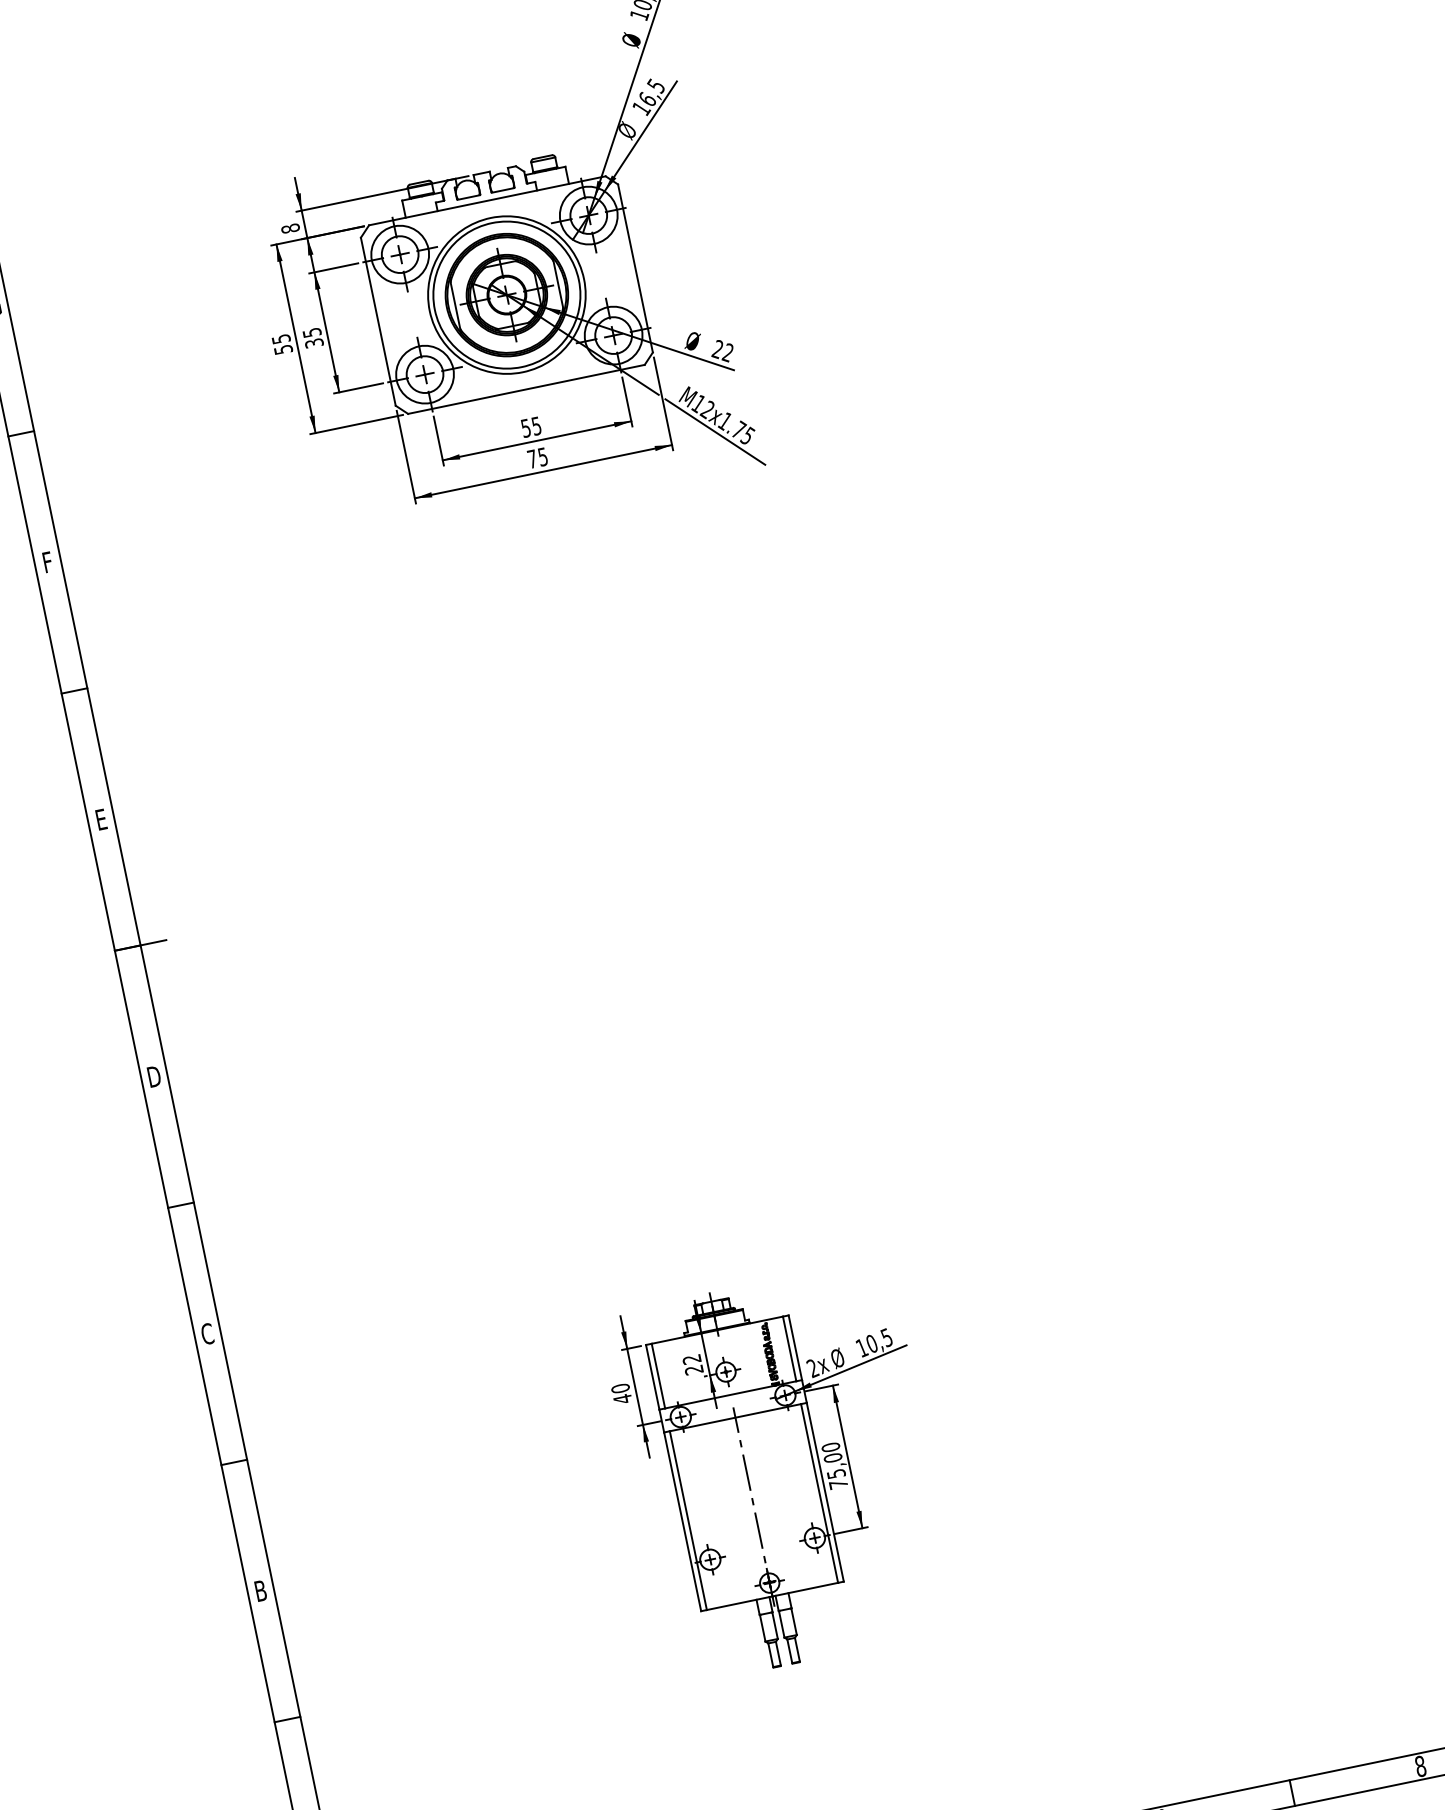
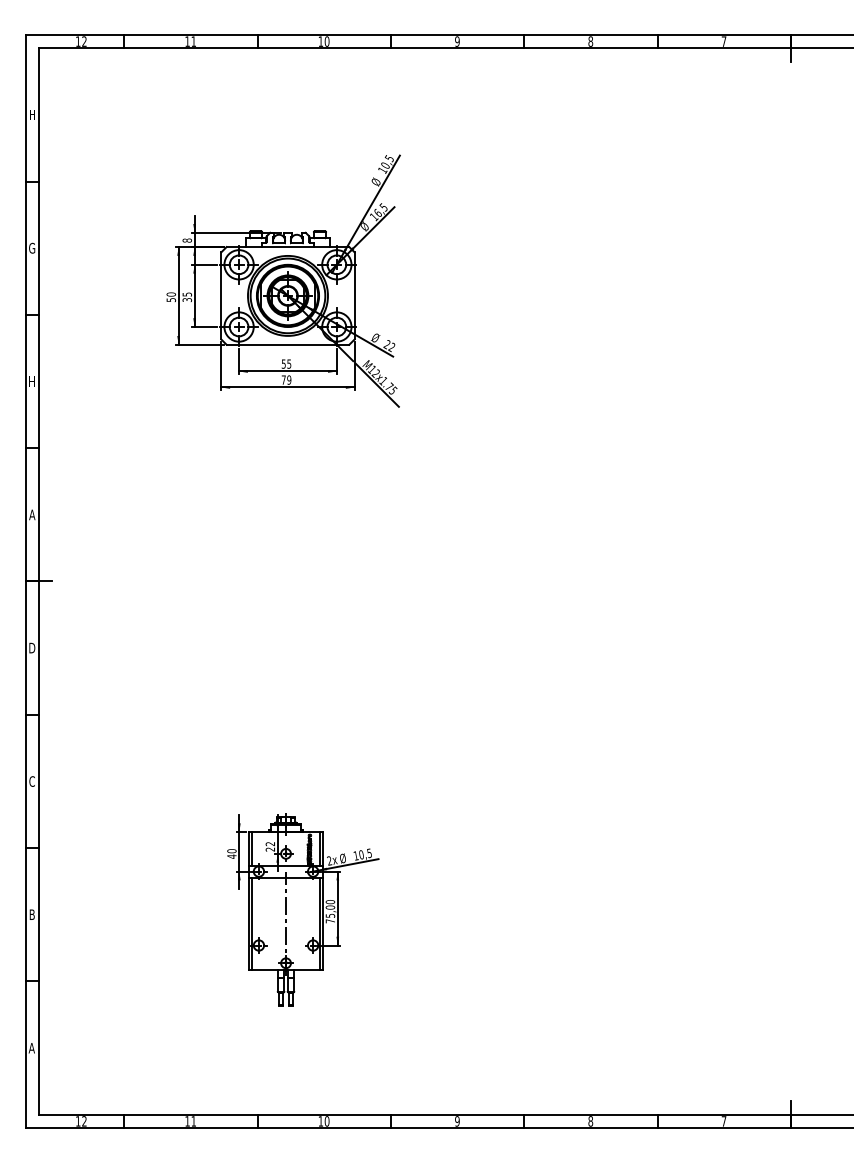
text: (279, 339) -> (170, 294), 55 -> 50
text: (543, 455) -> (289, 379), 75 -> 79
text: (46, 562) -> (31, 381), F -> H
text: (101, 818) -> (32, 514), E -> A

